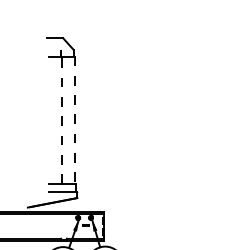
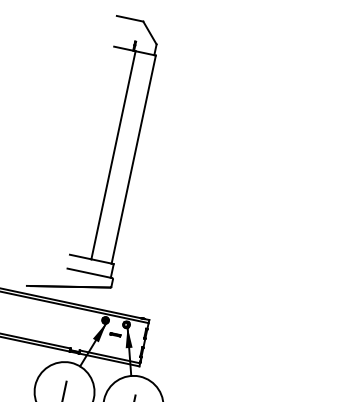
line: (62, 120) -> (113, 155), dashed -> solid
line: (74, 120) -> (133, 159), dashed -> solid

